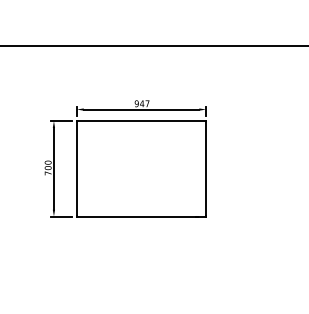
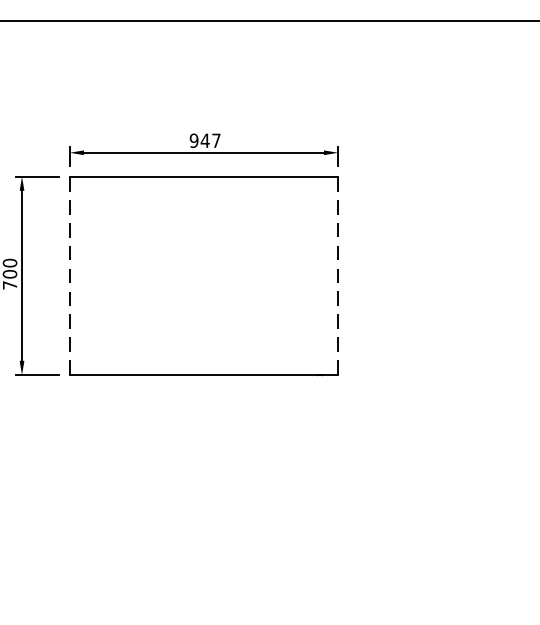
line: (76, 168) -> (68, 275), solid -> dashed
line: (206, 168) -> (338, 275), solid -> dashed

